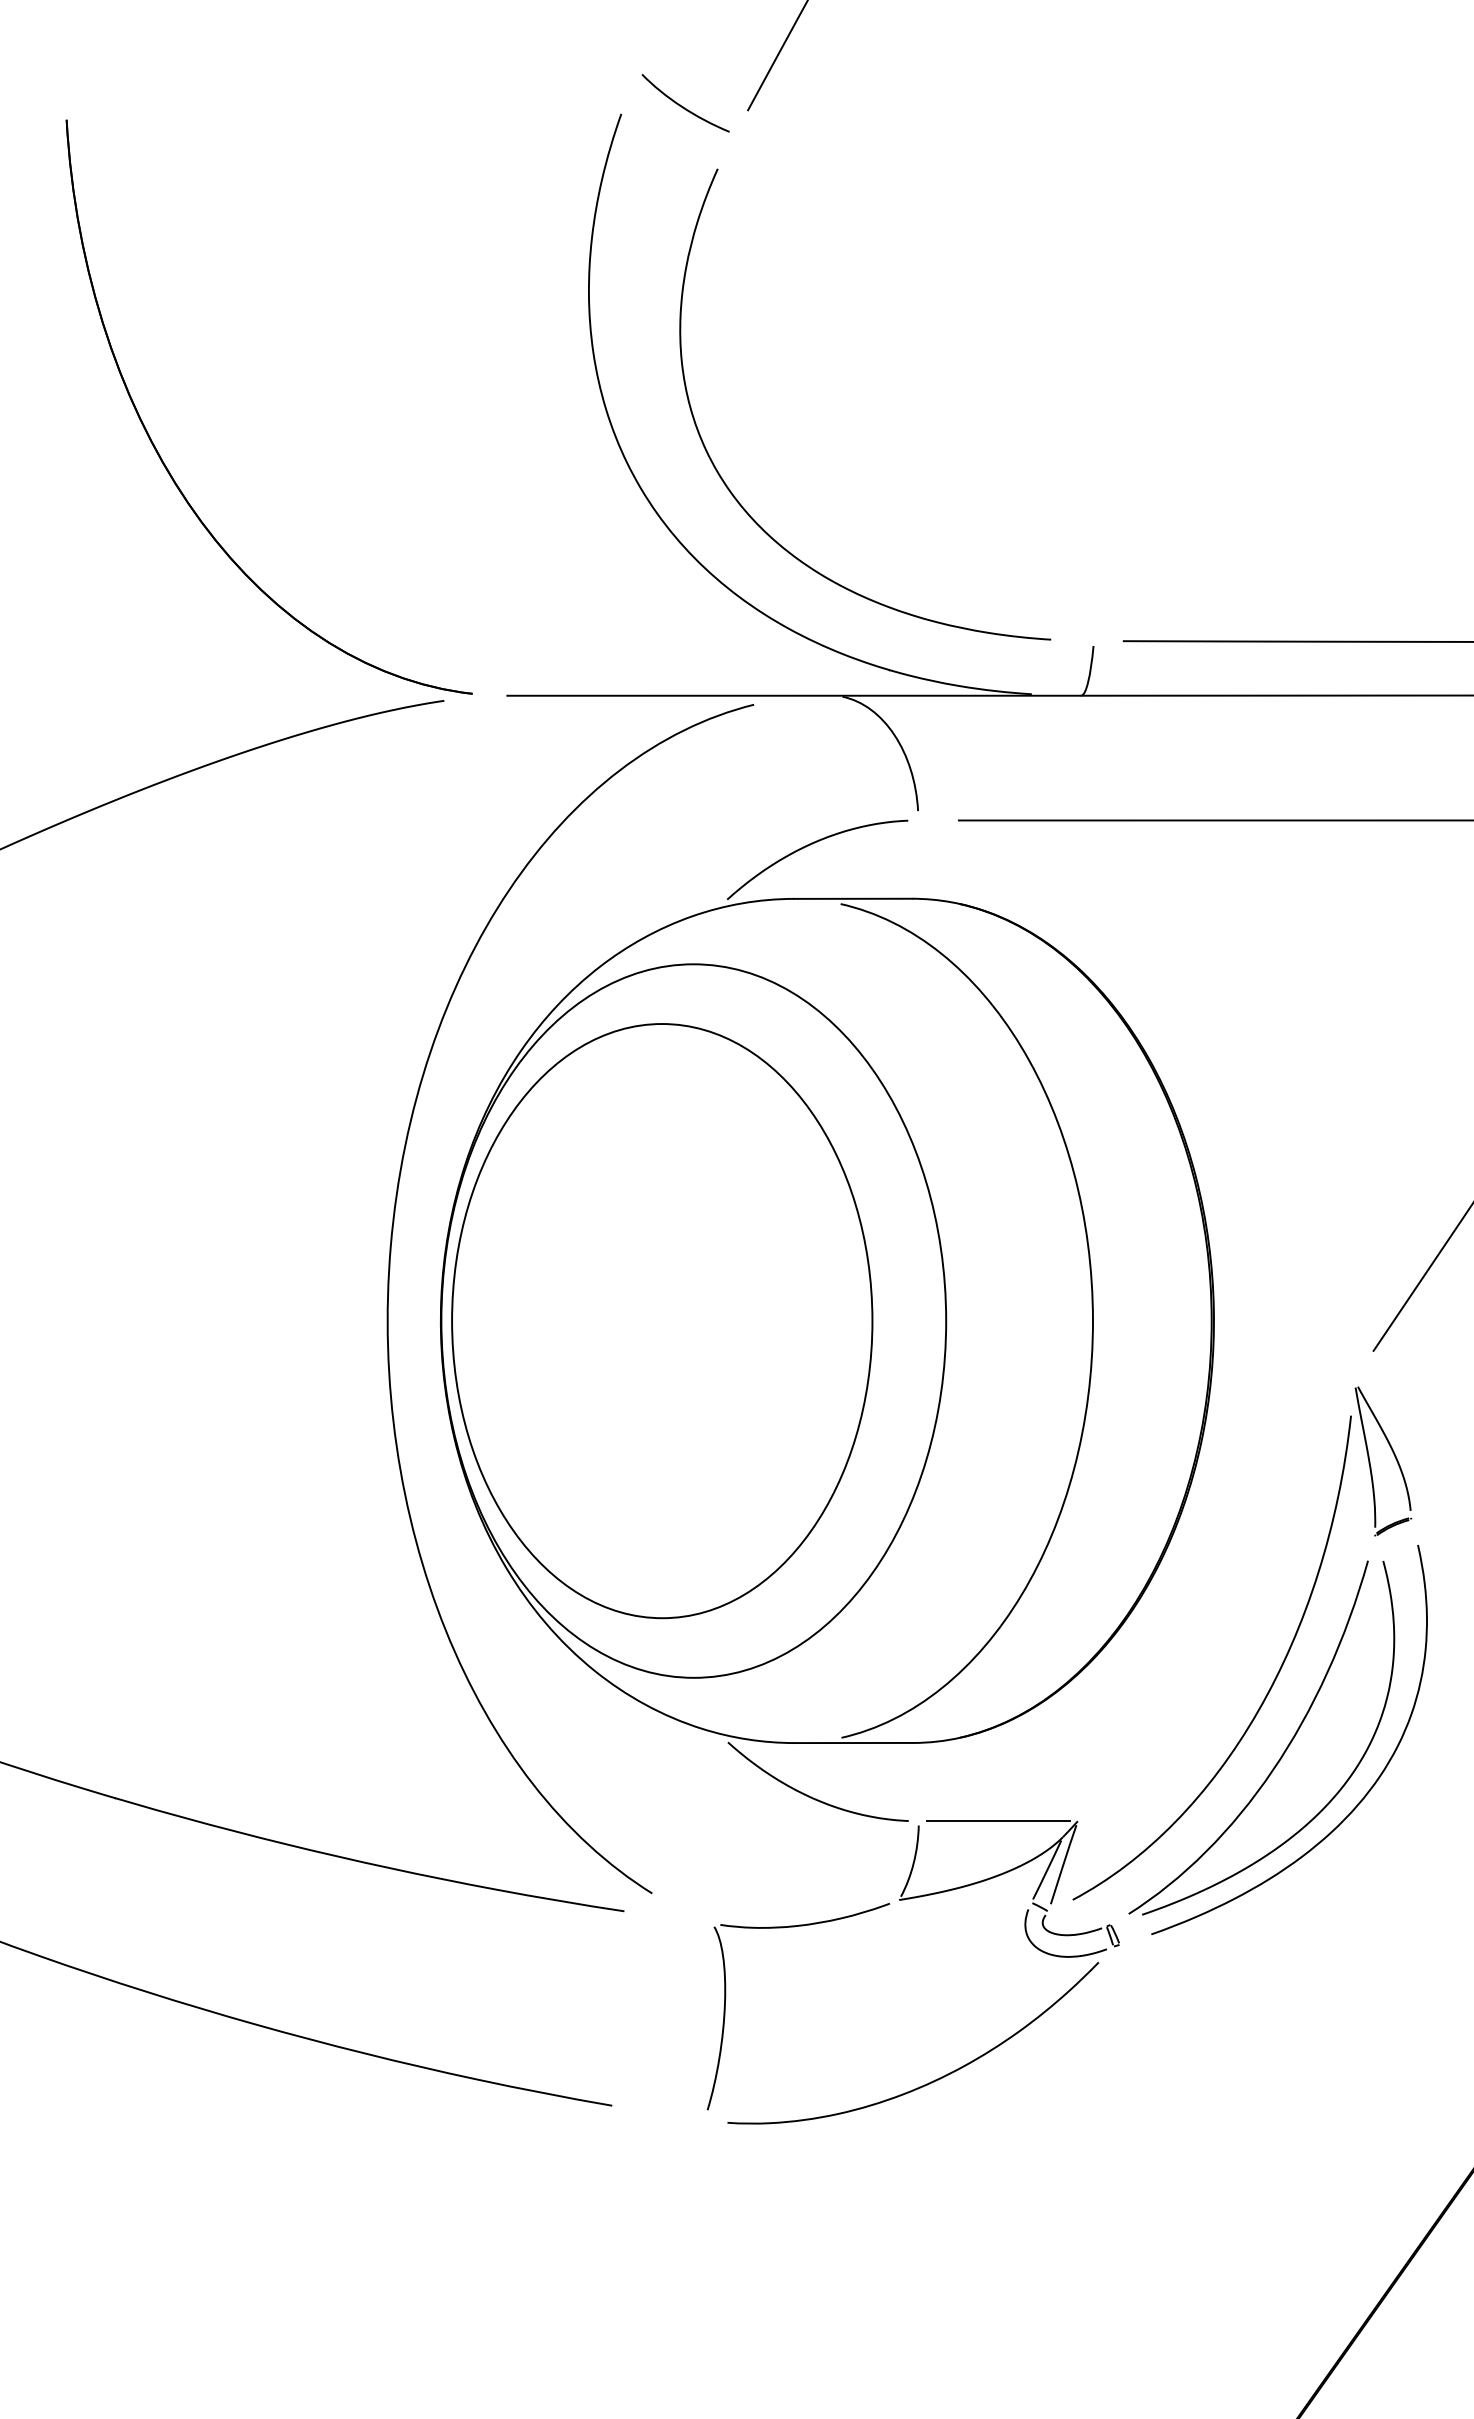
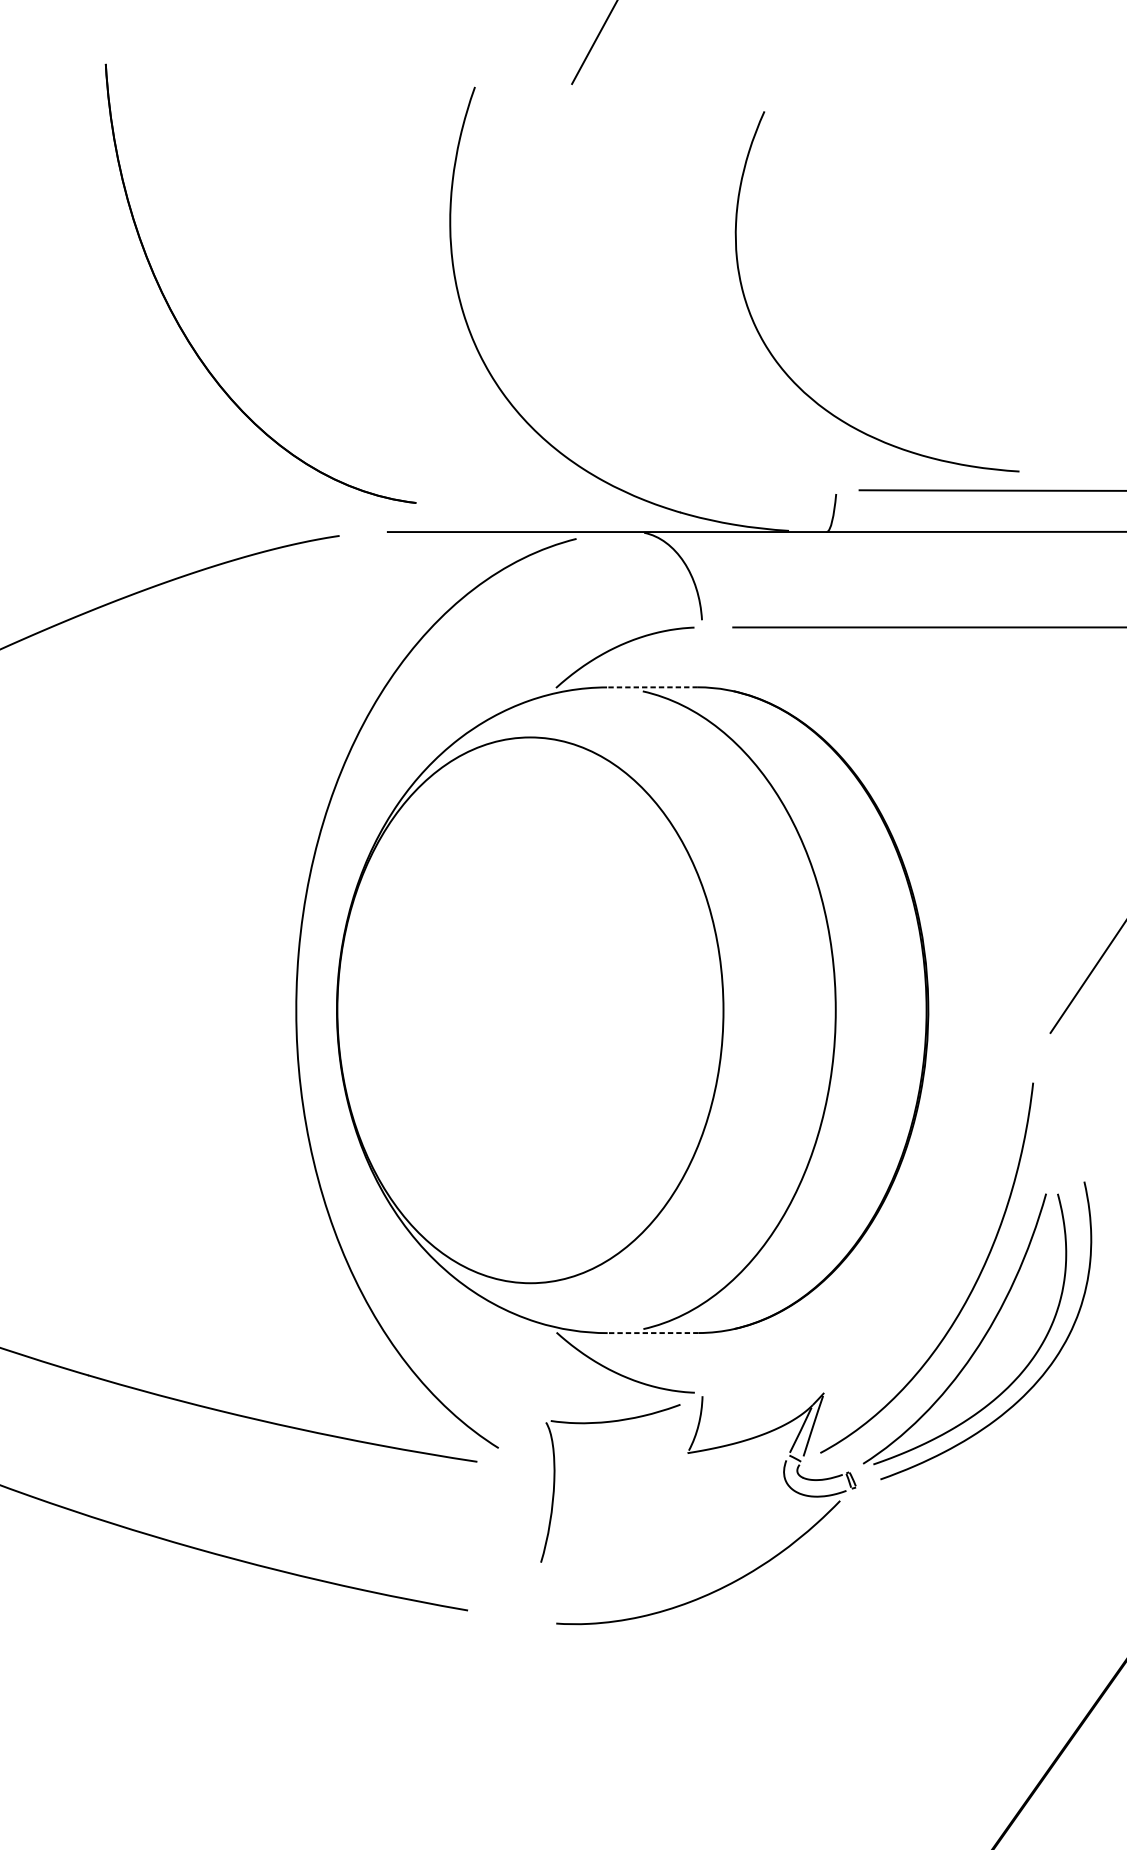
curve: (683, 106) -> (522, 81), removed
part: (167, 467) -> (182, 329), moved
curve: (742, 505) -> (783, 368), moved
line: (852, 898) -> (651, 687), solid -> dashed
part: (662, 1321) -> (506, 1010), removed
part: (1394, 1457) -> (1066, 1114), removed
line: (853, 1743) -> (652, 1333), solid -> dashed
line: (997, 1821) -> (762, 1393), removed
part: (726, 1997) -> (555, 1476), moved

